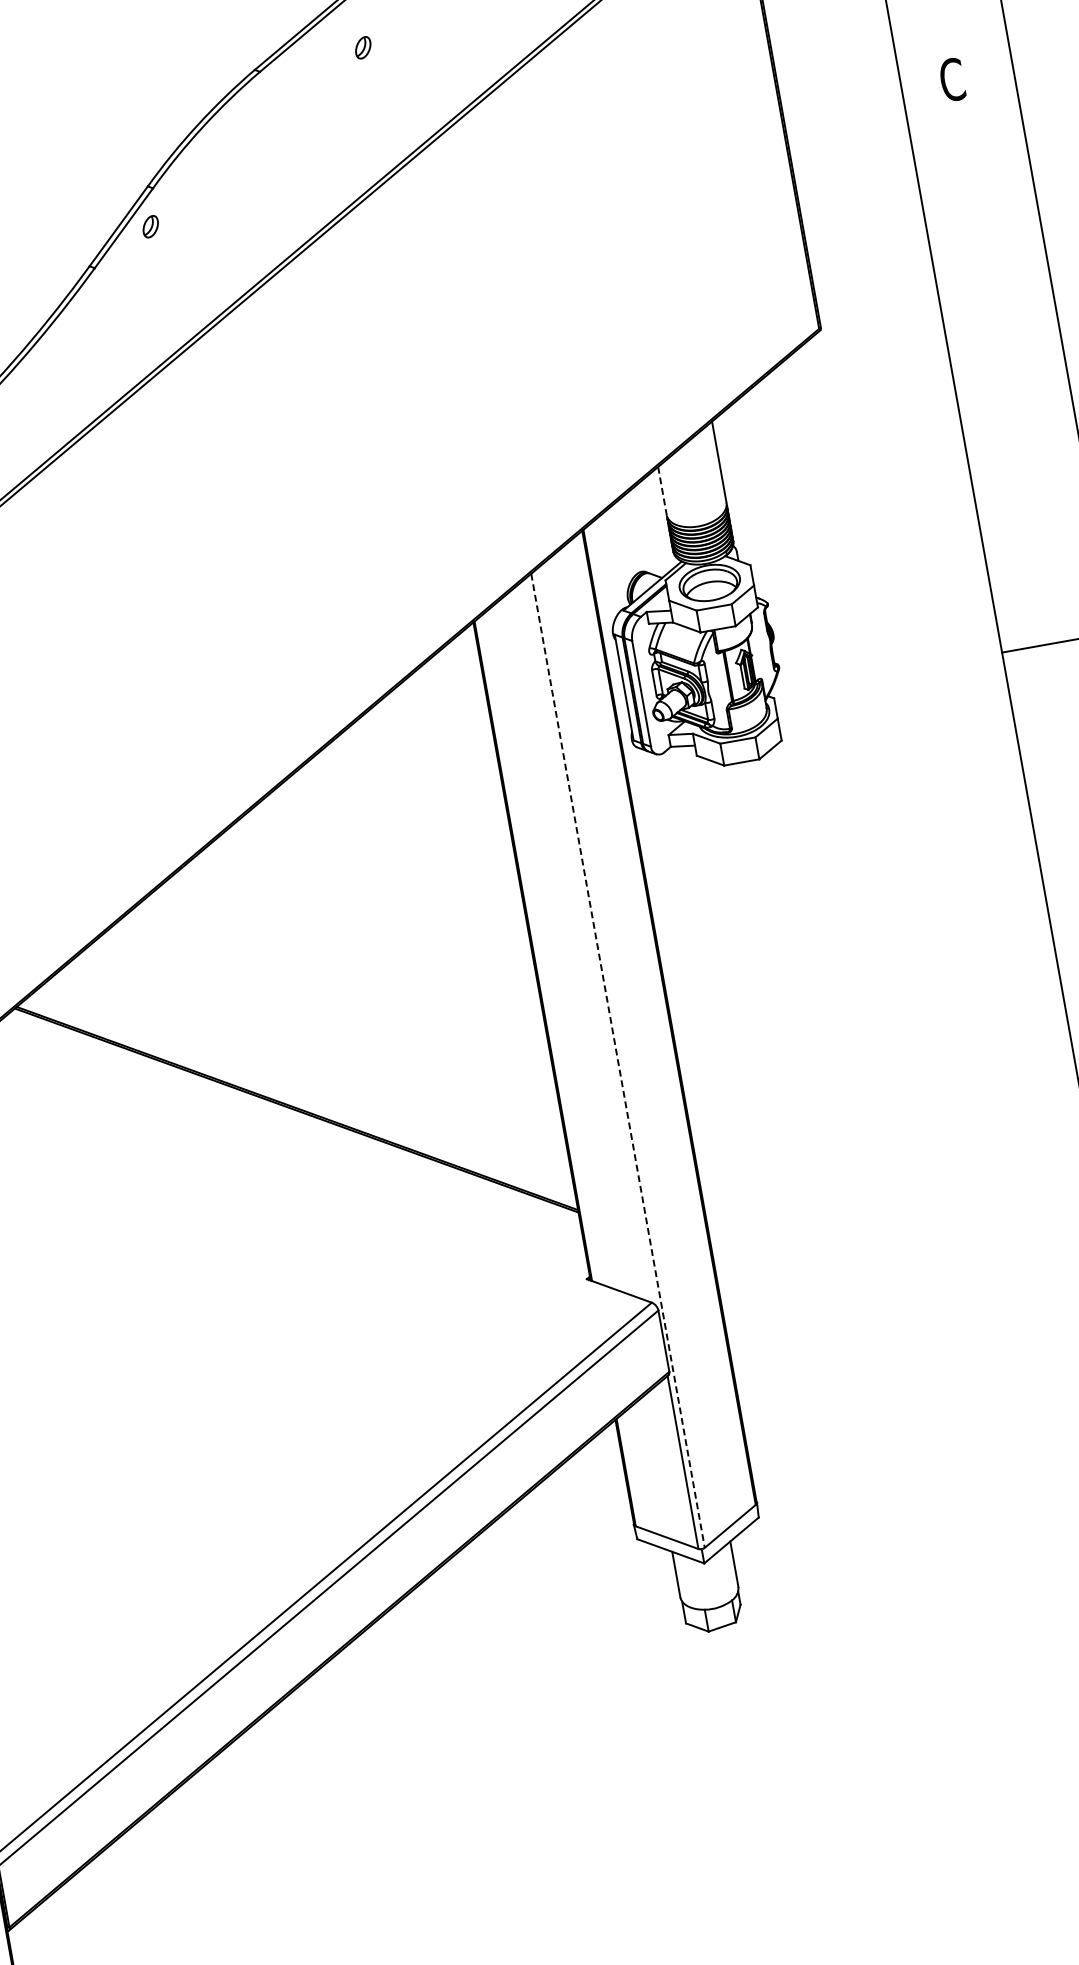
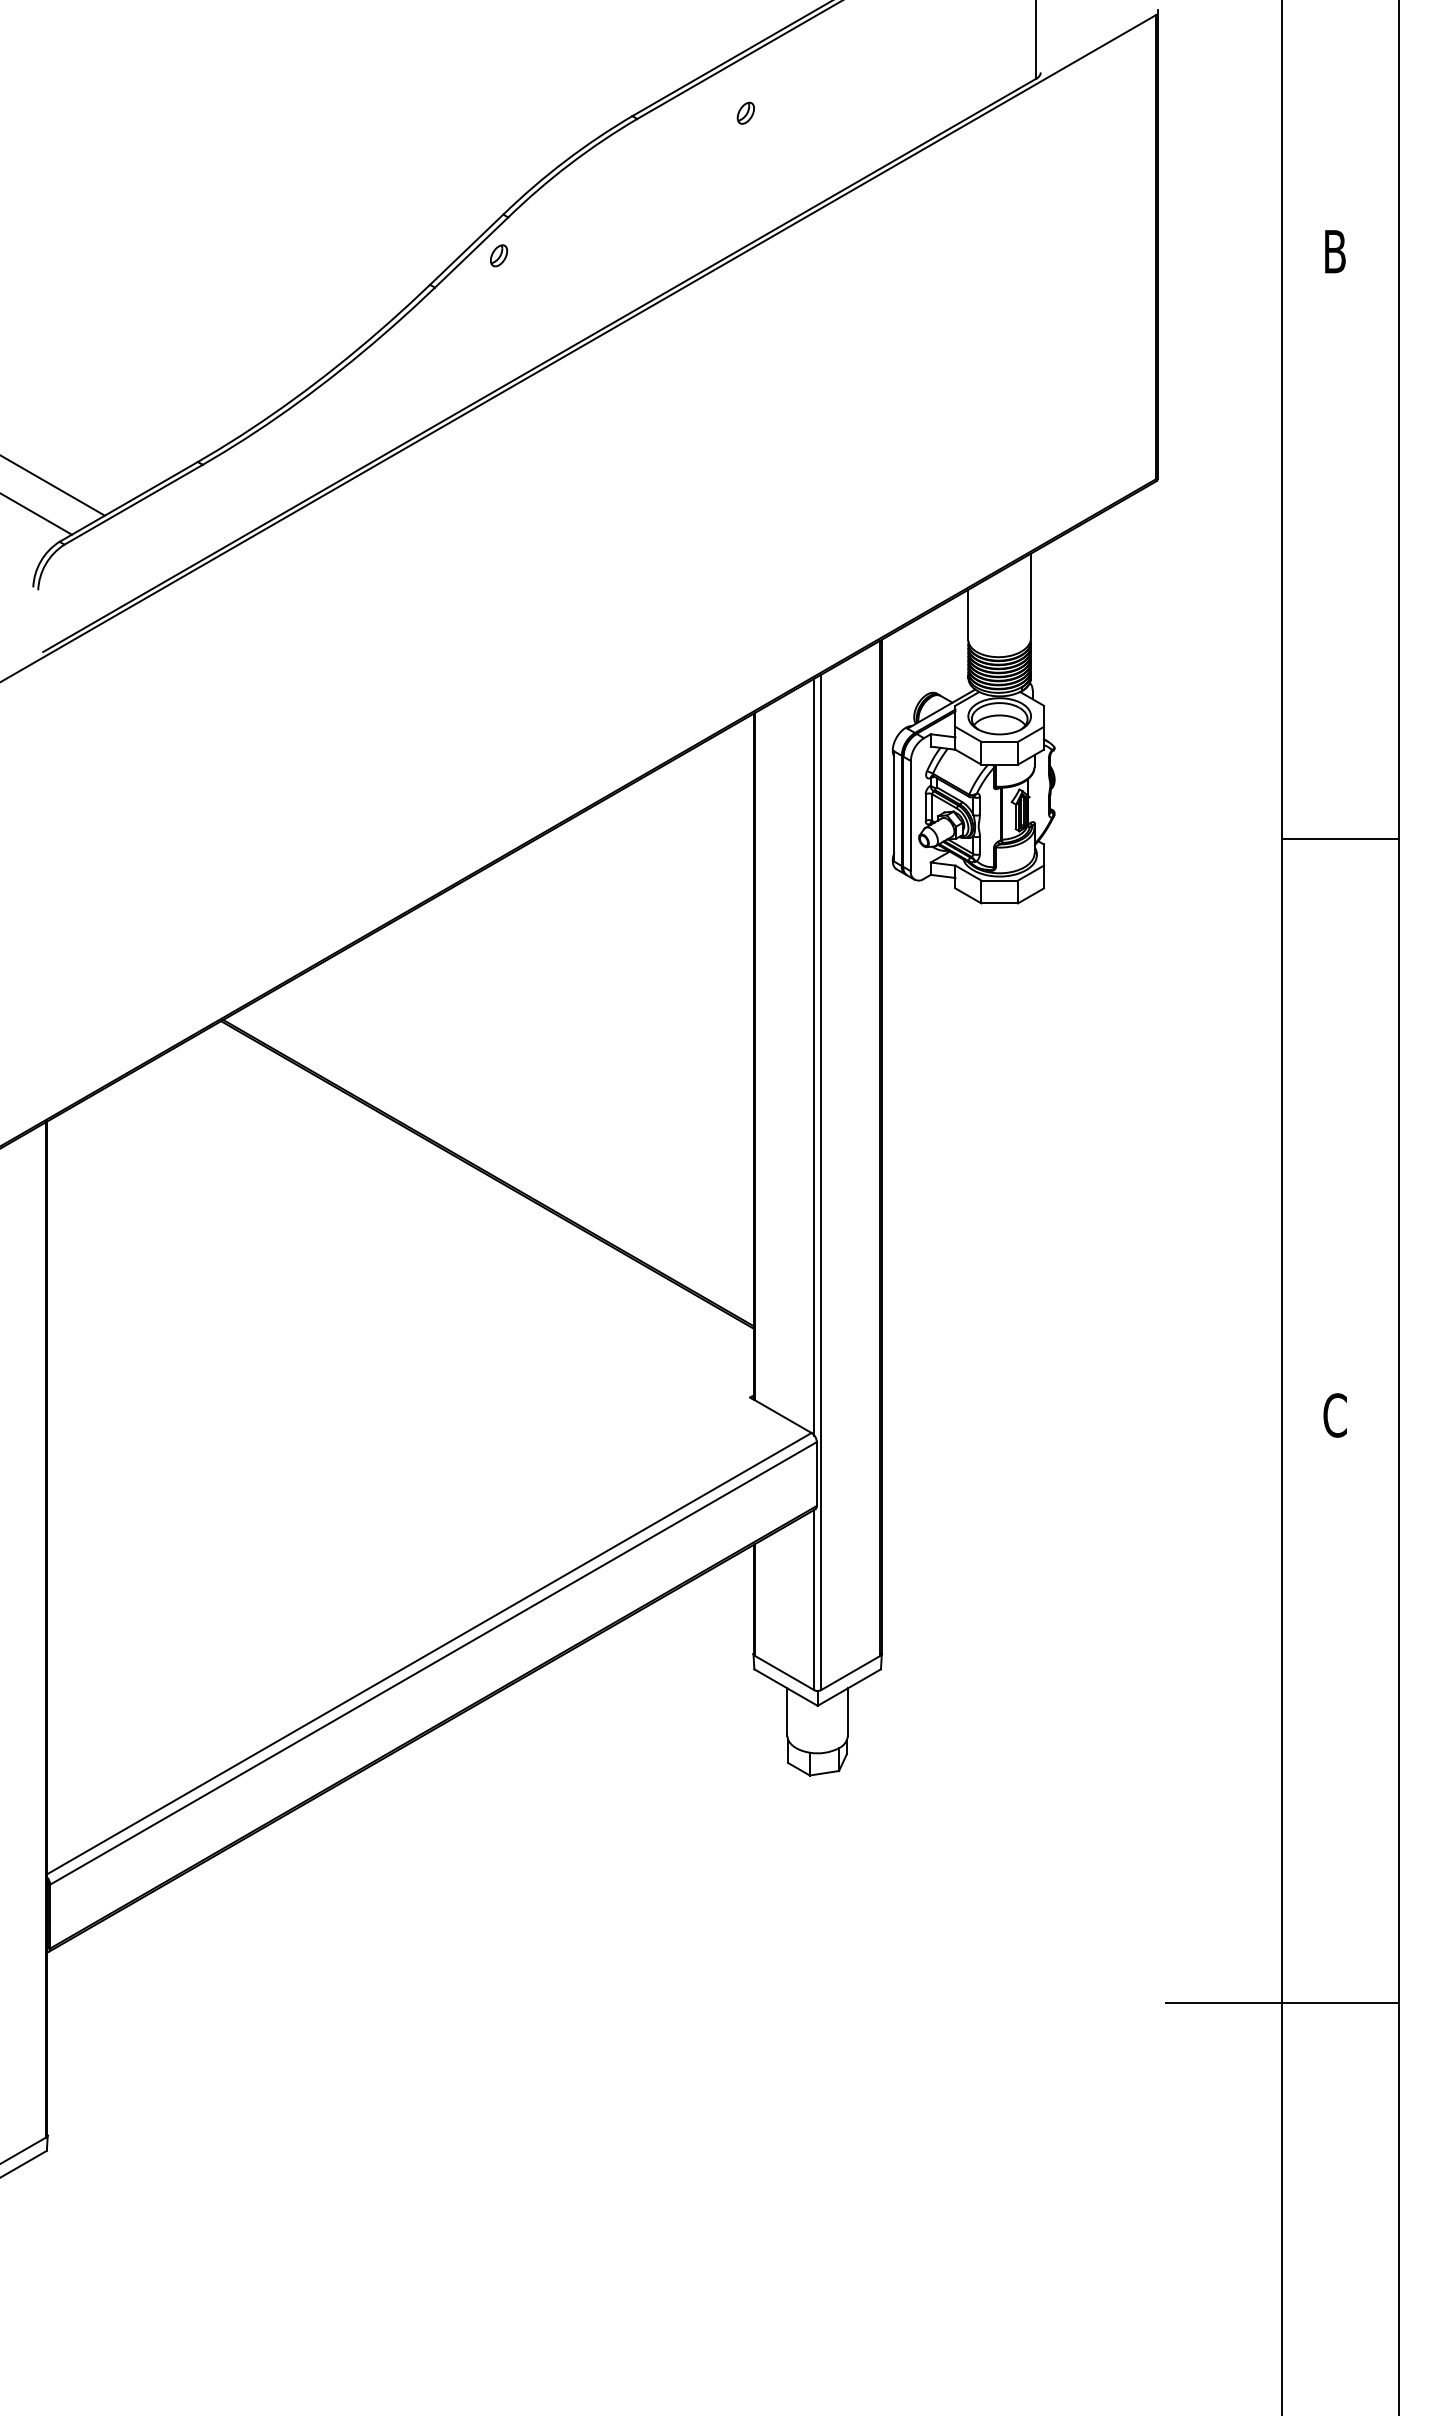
text: (951, 79) -> (1334, 251), C -> B
line: (662, 491) -> (968, 615), dashed -> solid
line: (590, 940) -> (814, 1056), added
line: (617, 1060) -> (820, 1182), dashed -> solid

